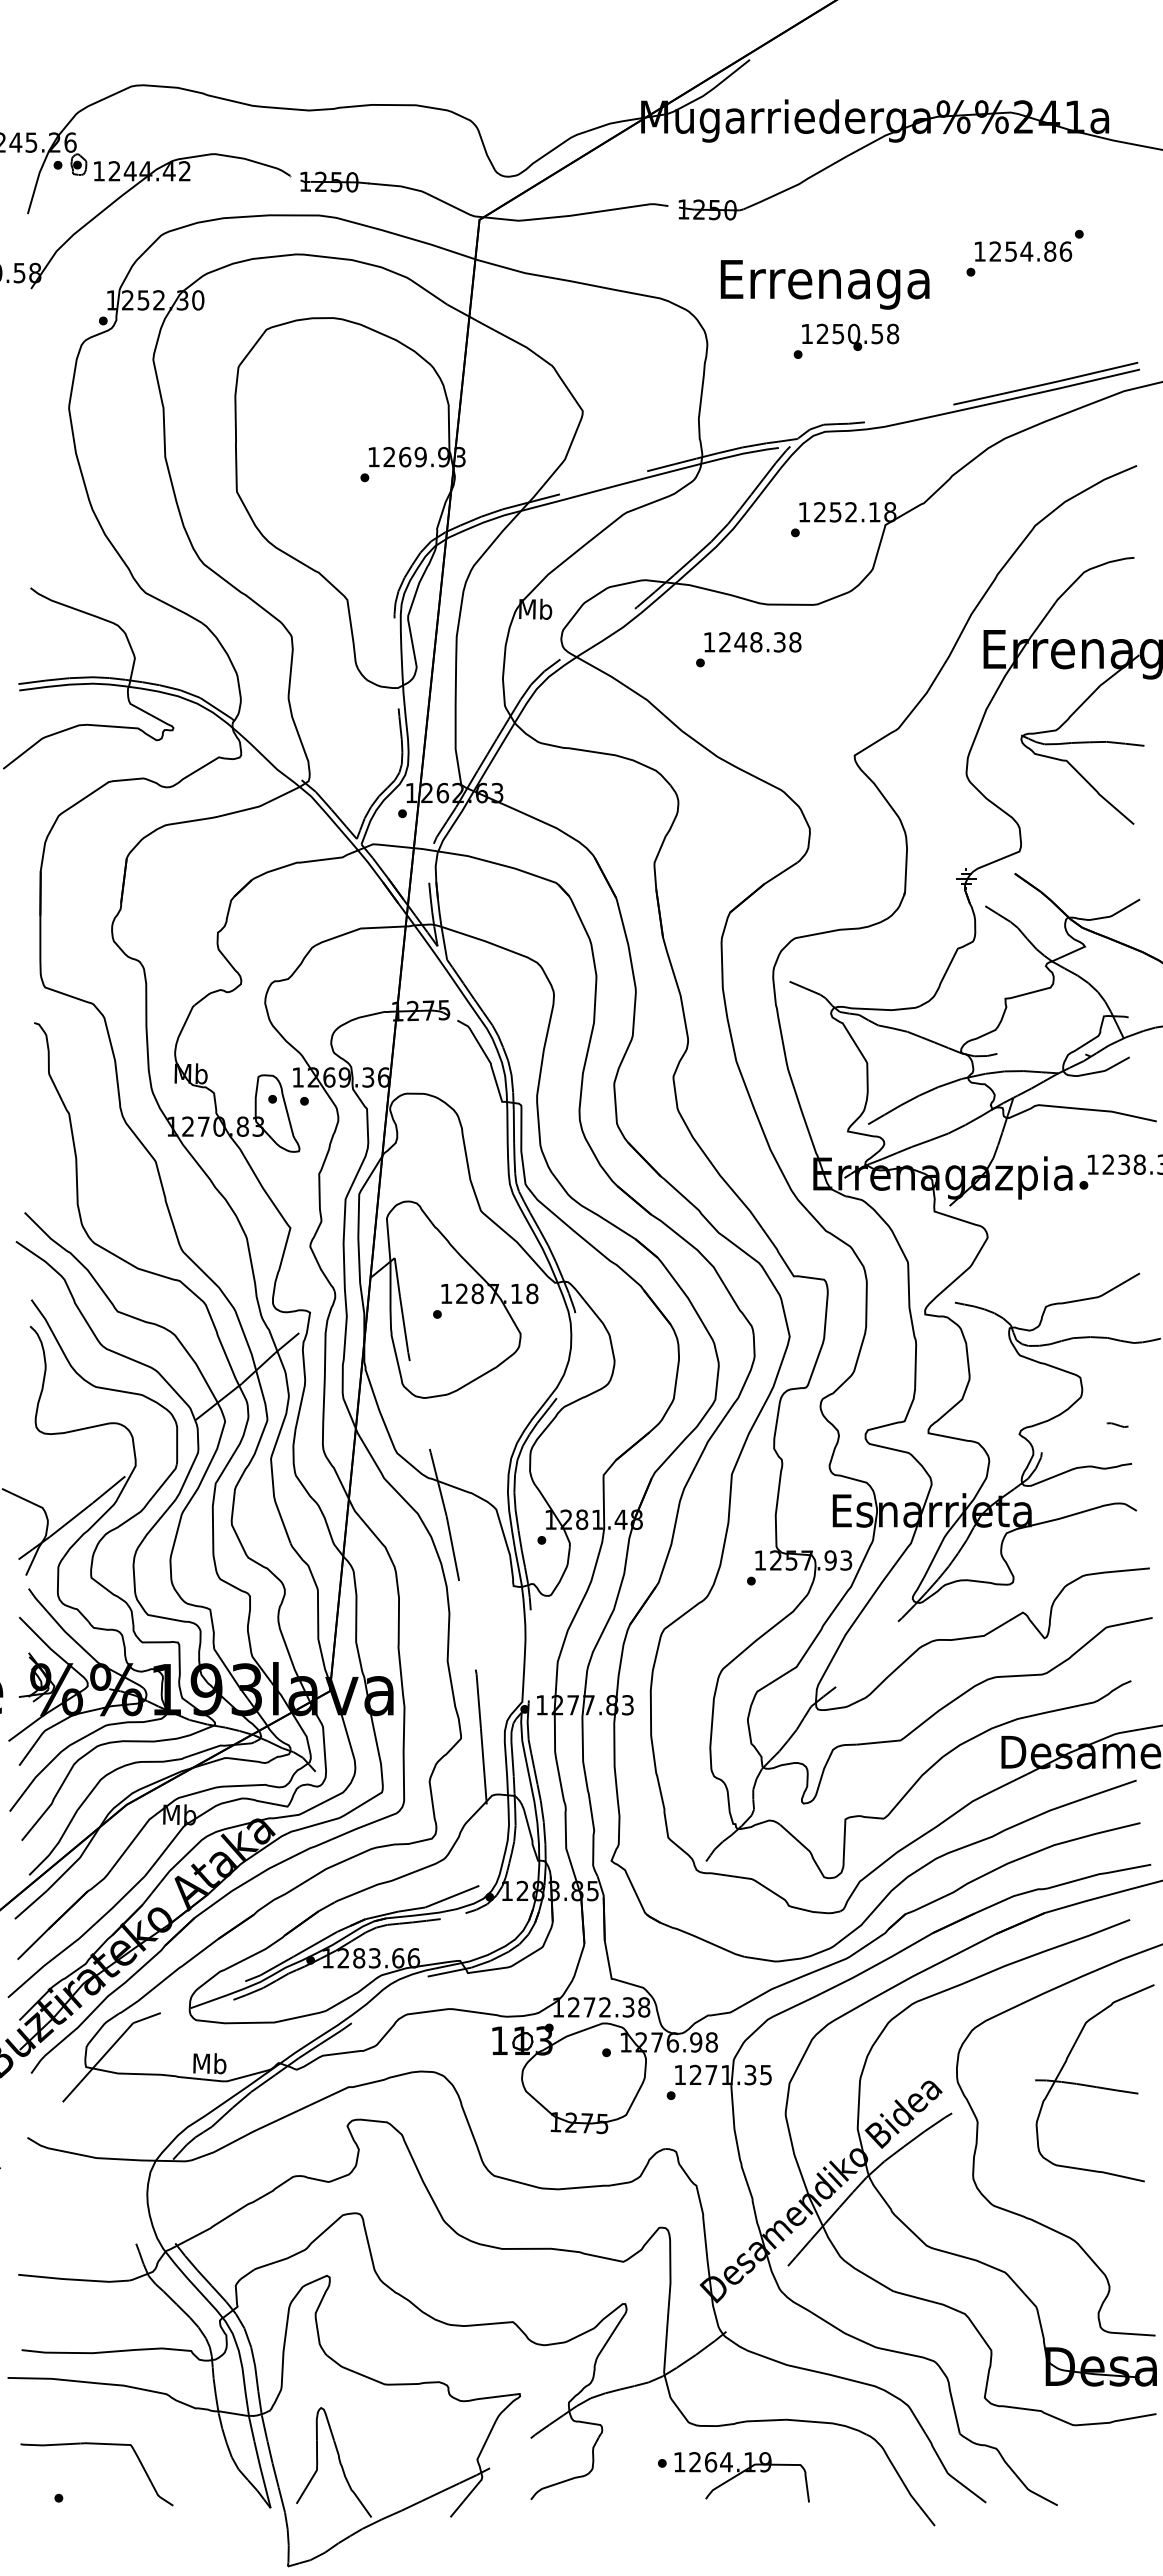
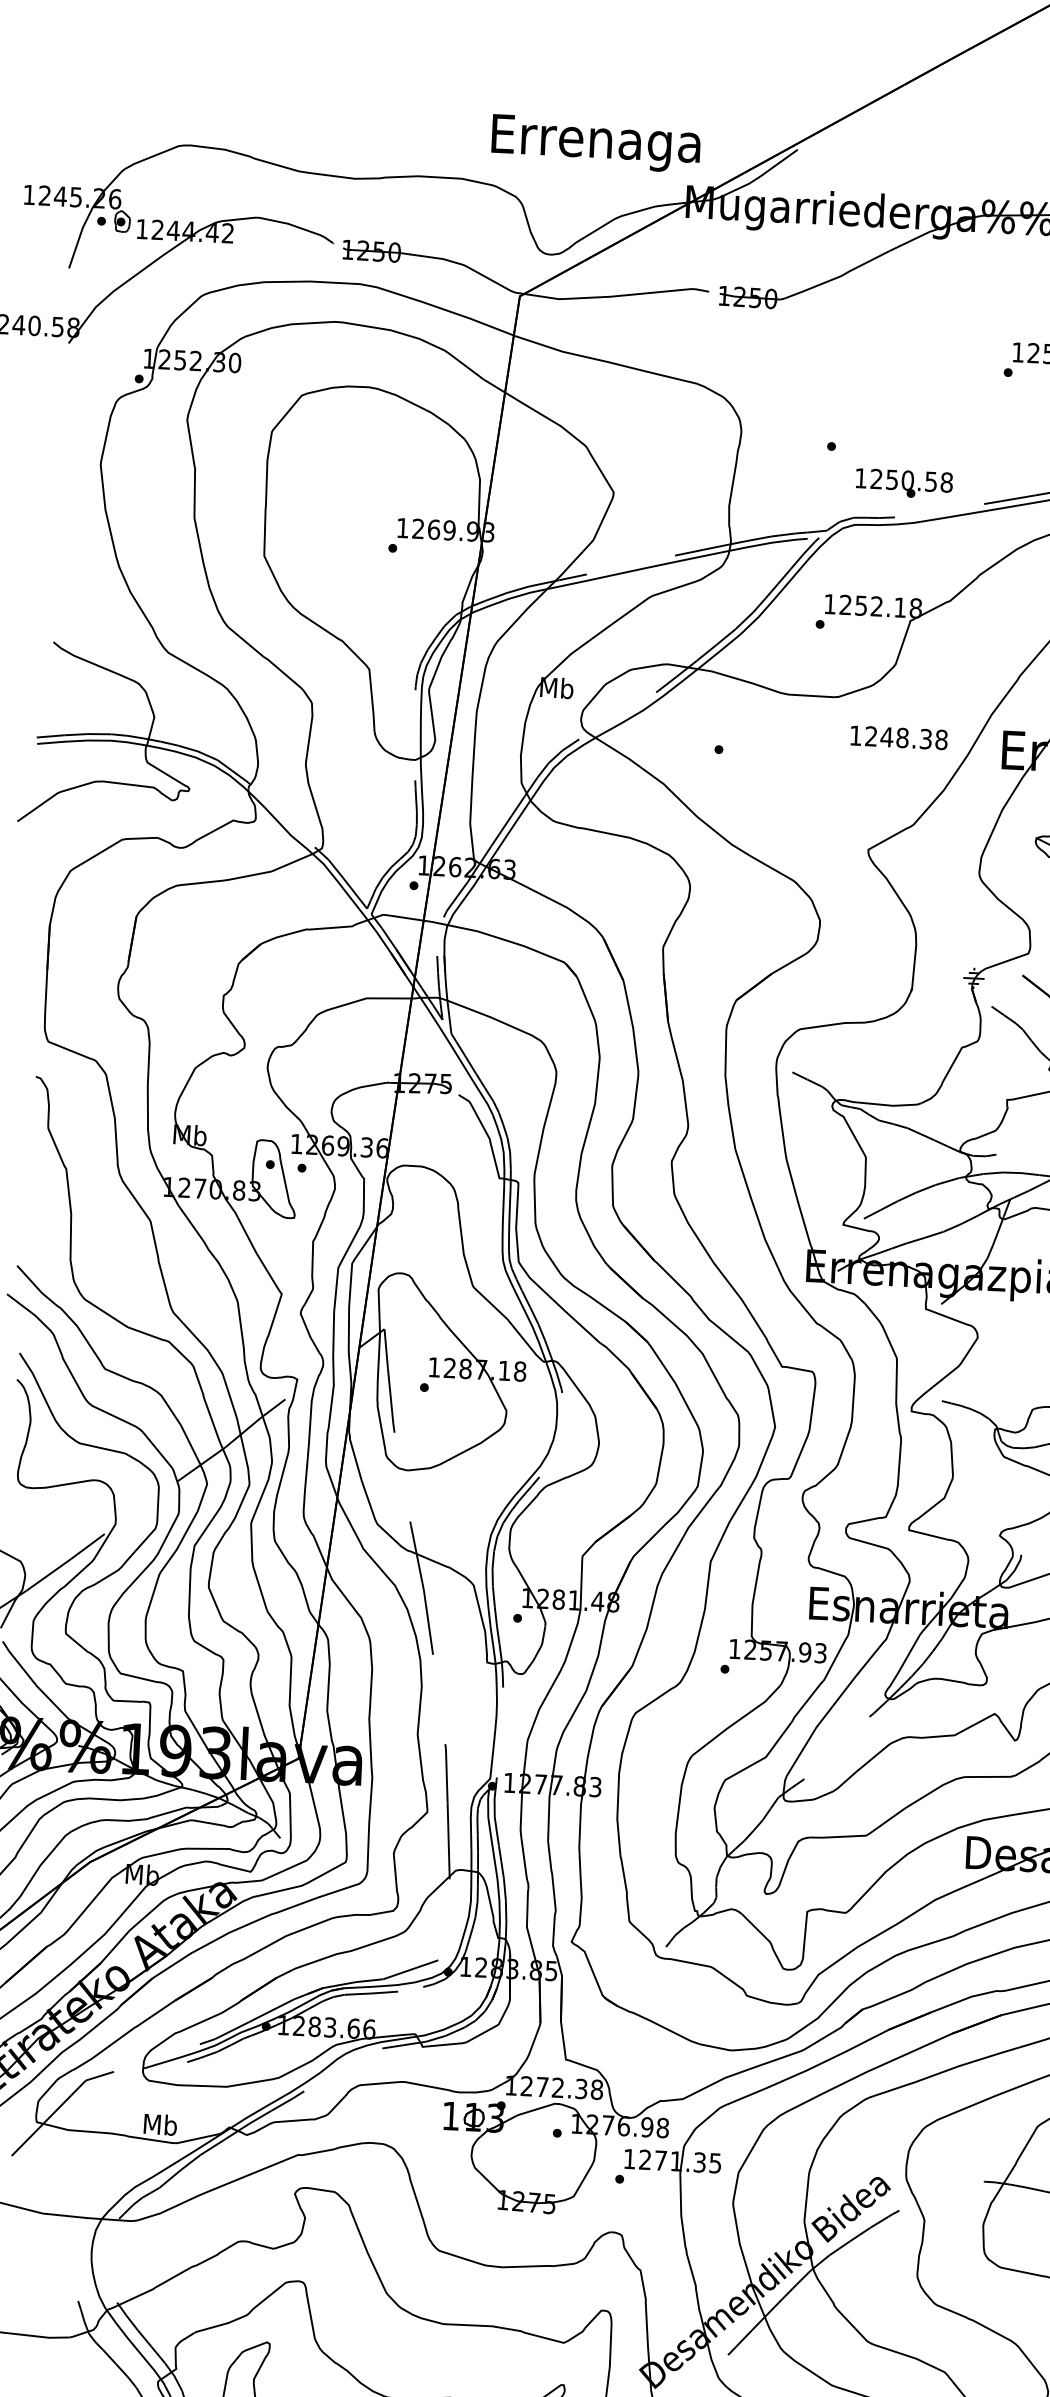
text: (824, 284) -> (595, 143), moved
text: (850, 336) -> (904, 482), moved
text: (752, 642) -> (898, 737), moved

